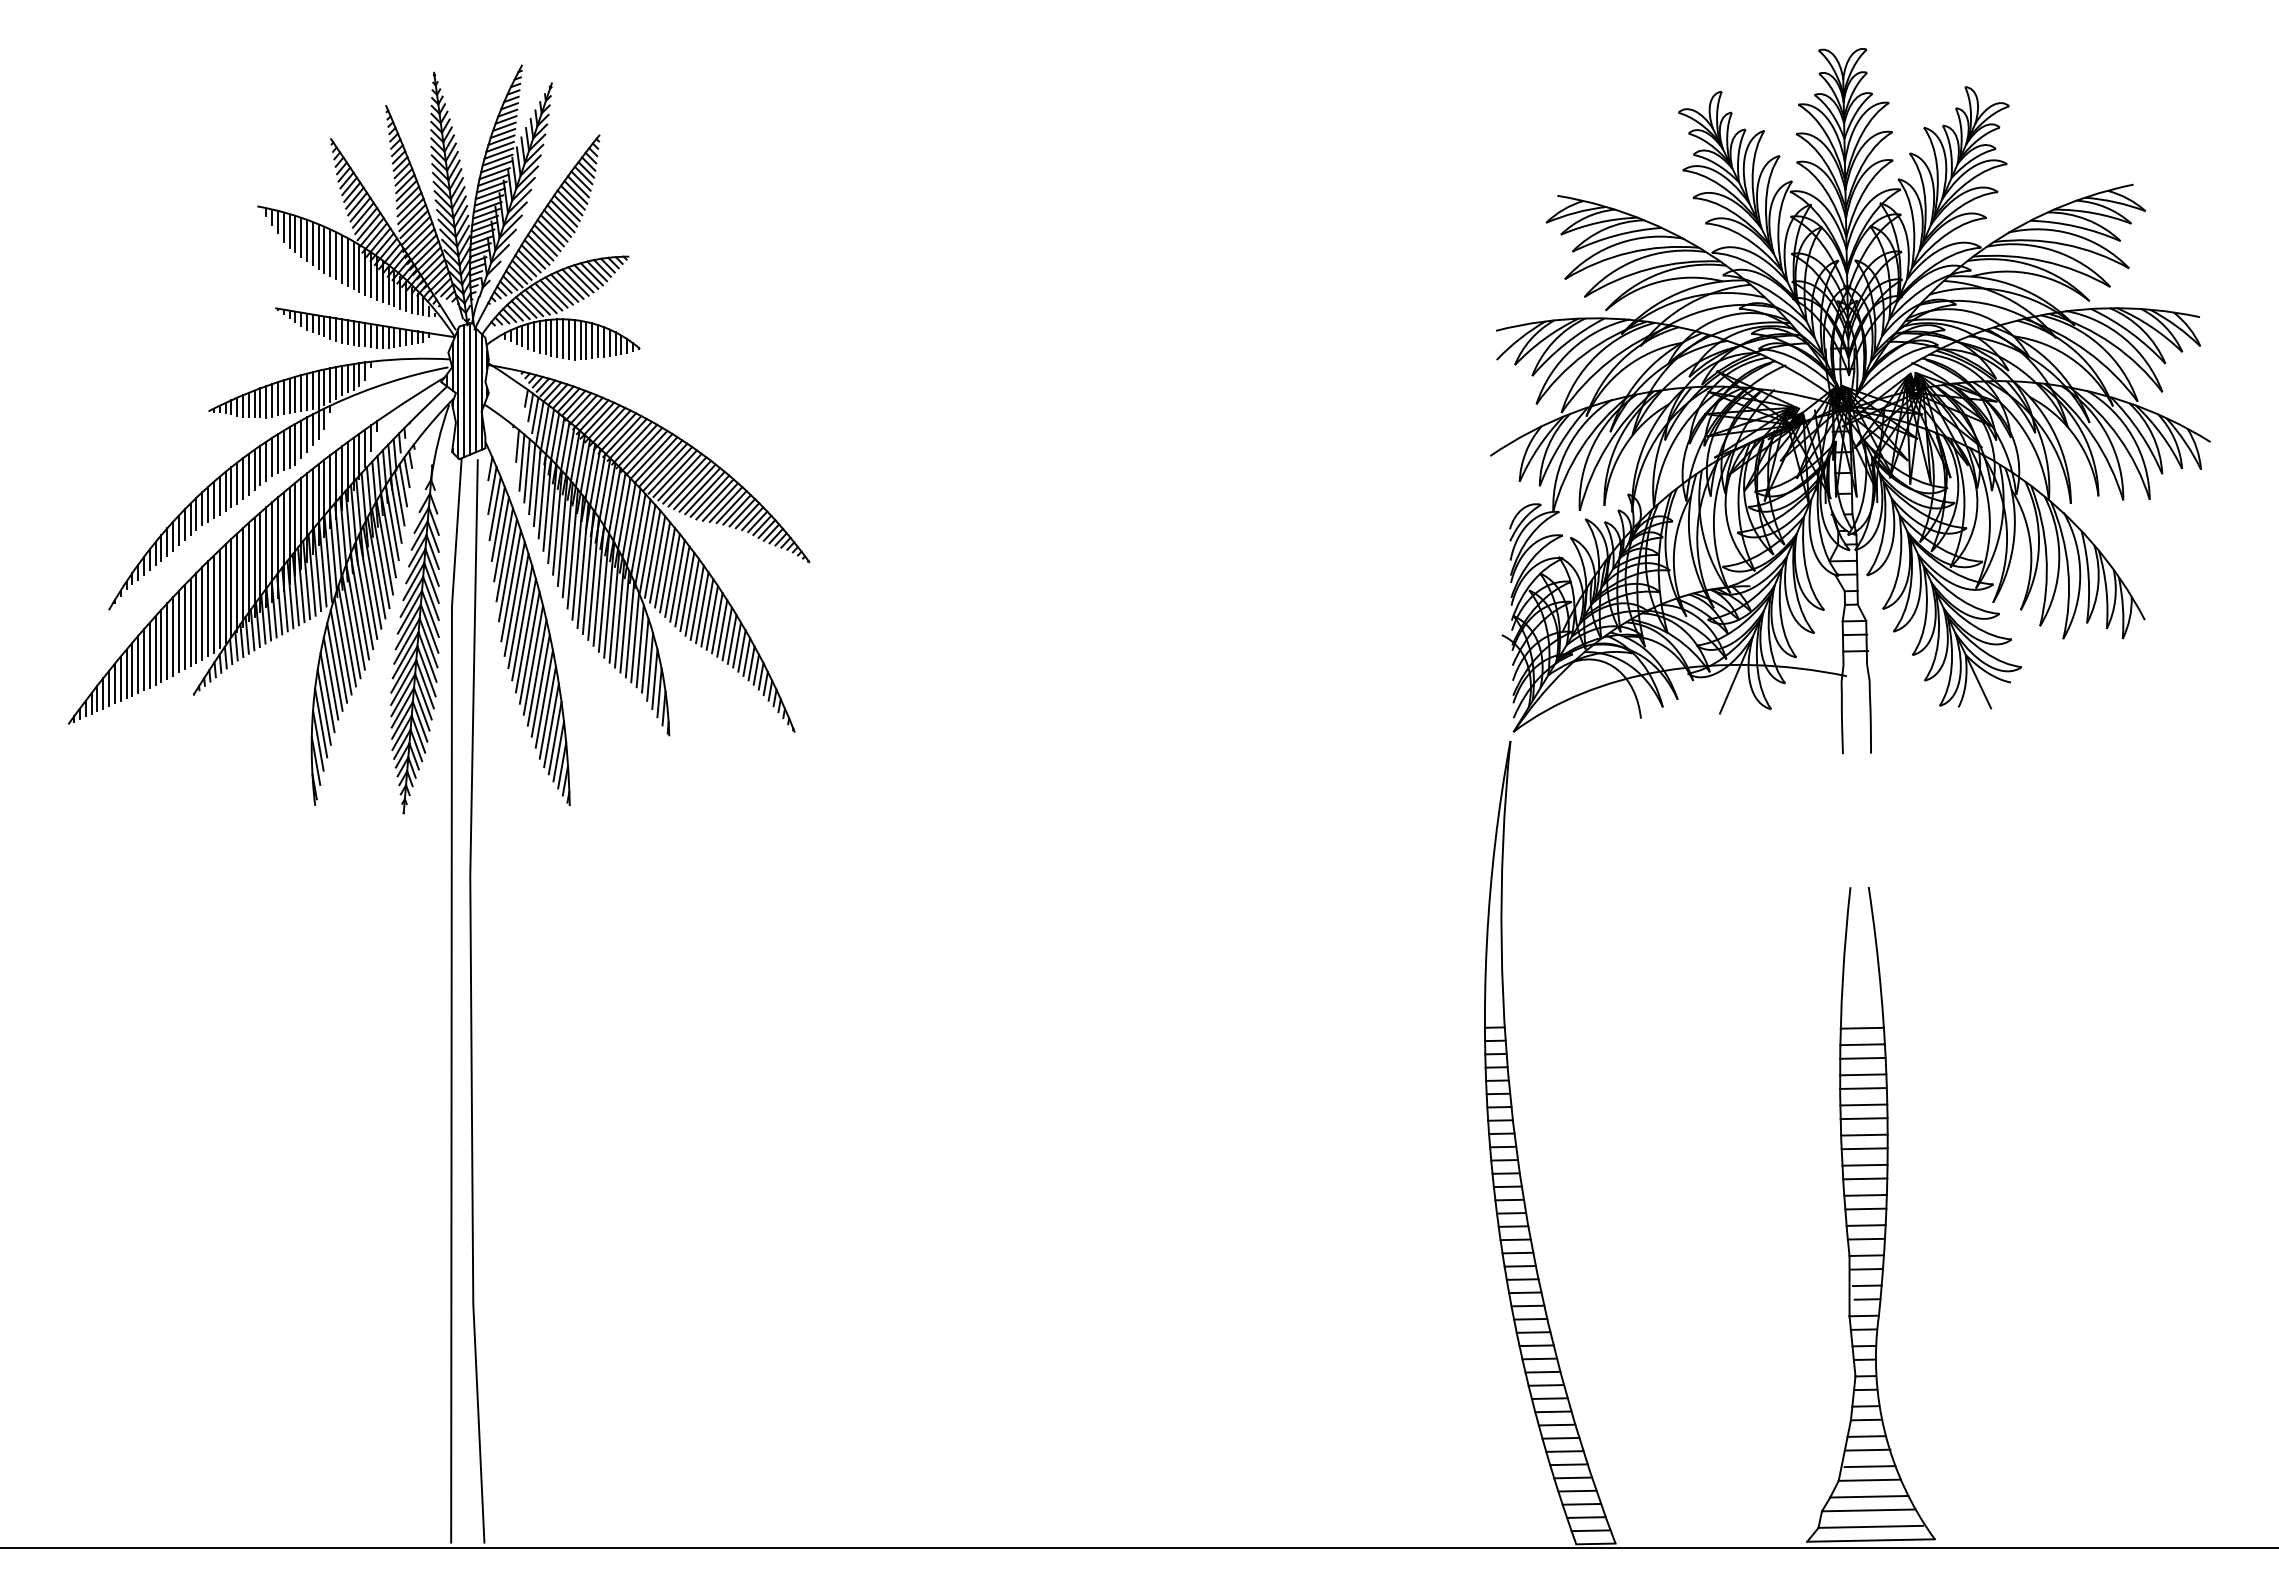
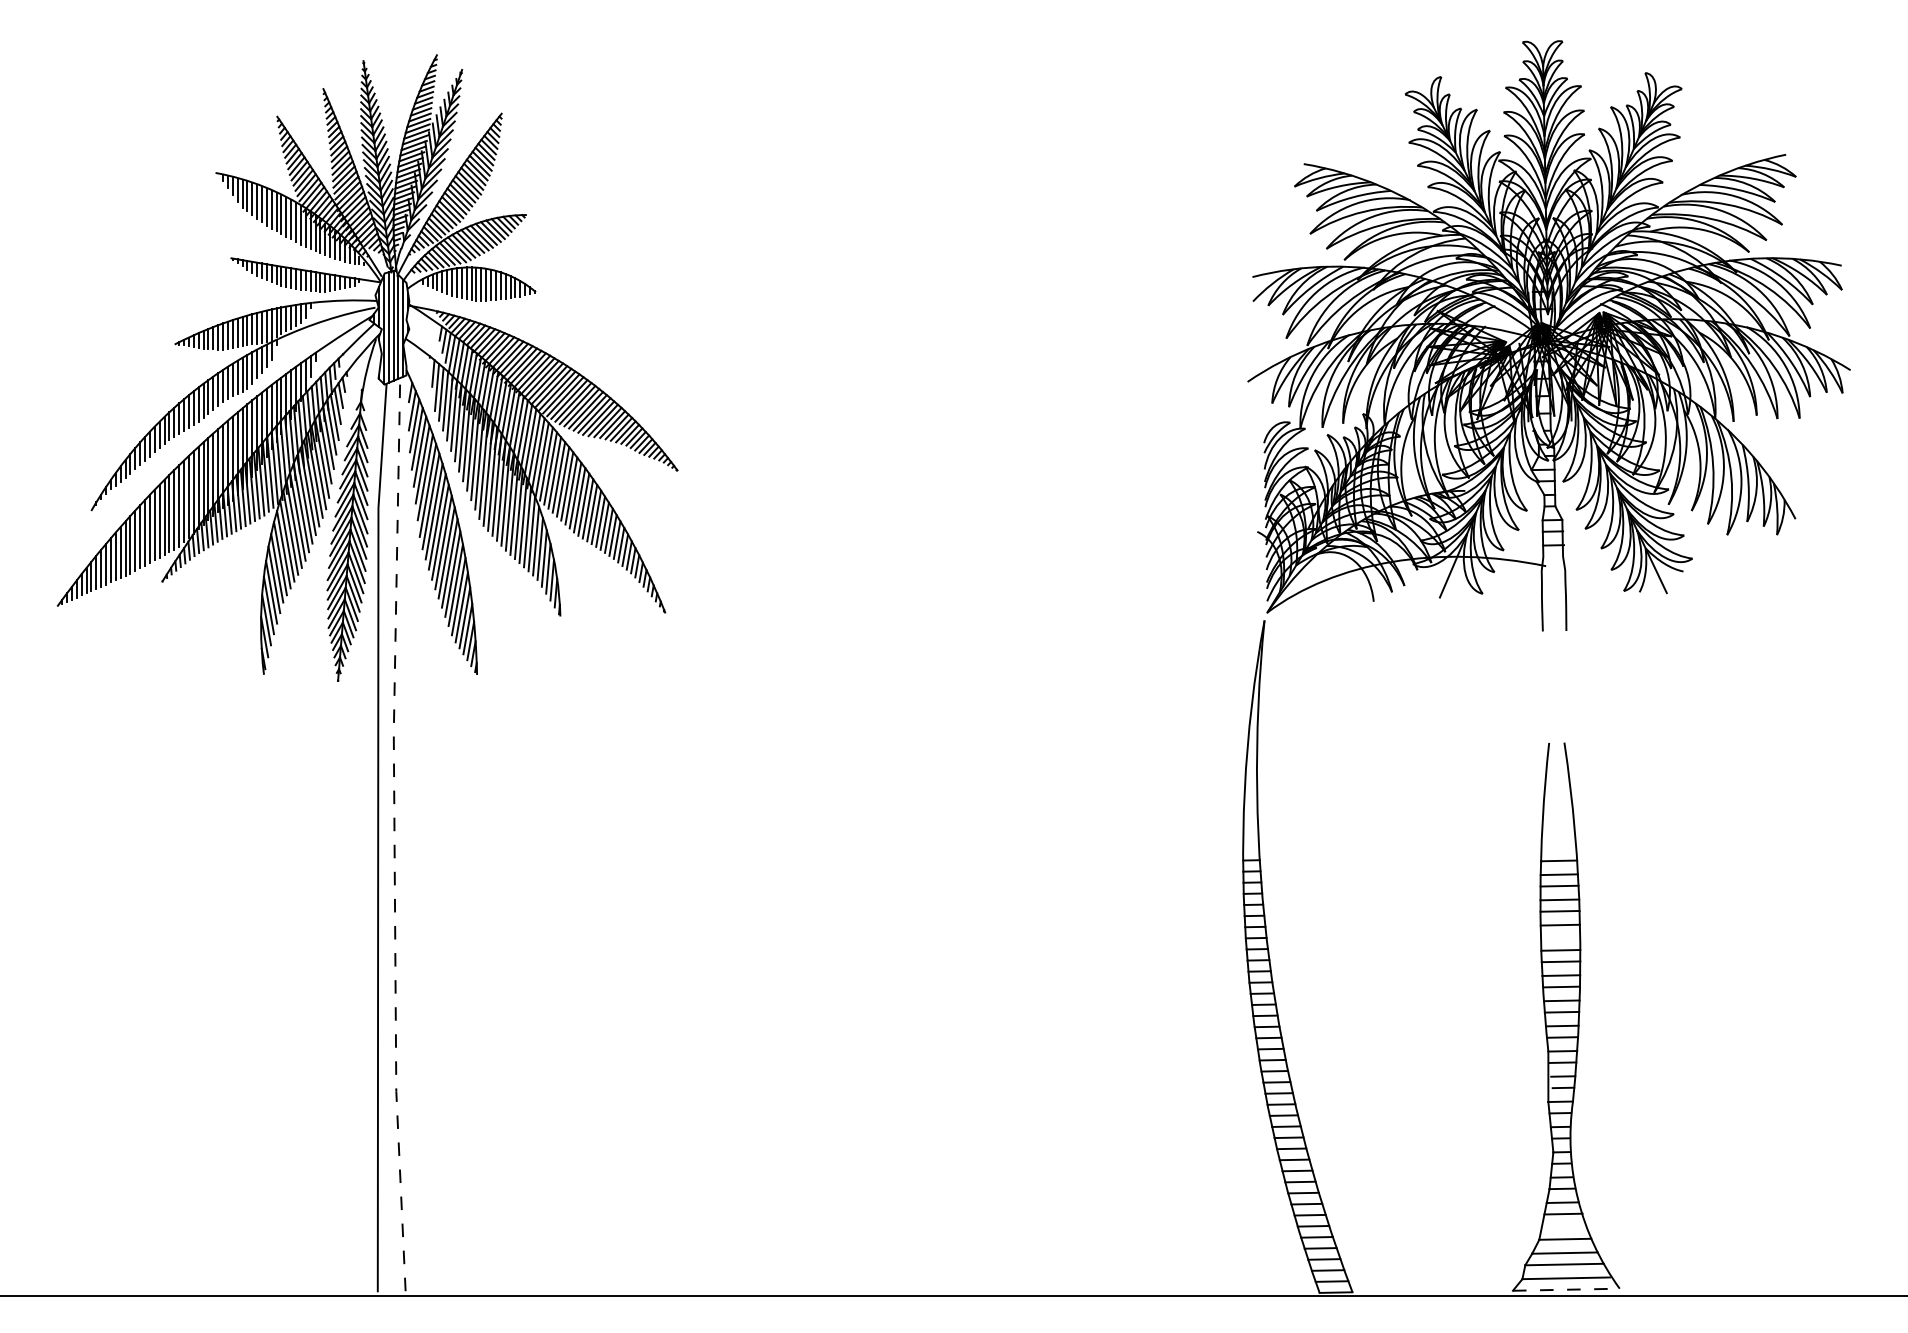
line: (471, 1001) -> (394, 838), solid -> dashed
line: (1863, 1118) -> (1560, 936), removed
line: (1869, 1466) -> (1565, 1227), removed
line: (1871, 1540) -> (1566, 1289), solid -> dashed

